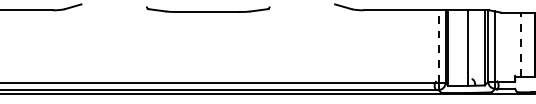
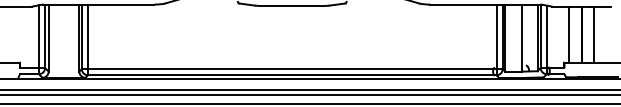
line: (520, 44) -> (569, 34), dashed -> solid
line: (438, 46) -> (496, 36), dashed -> solid

